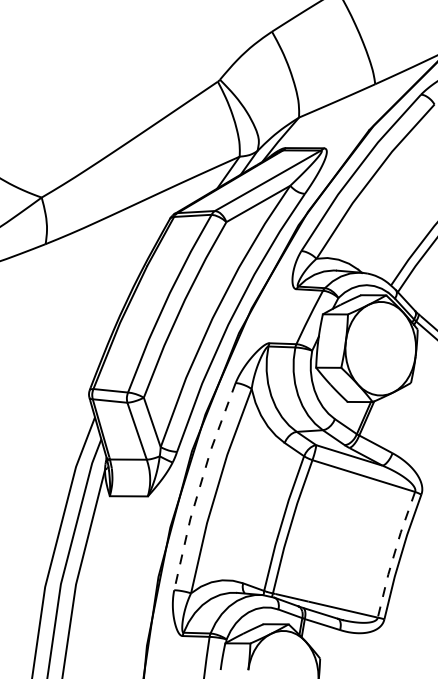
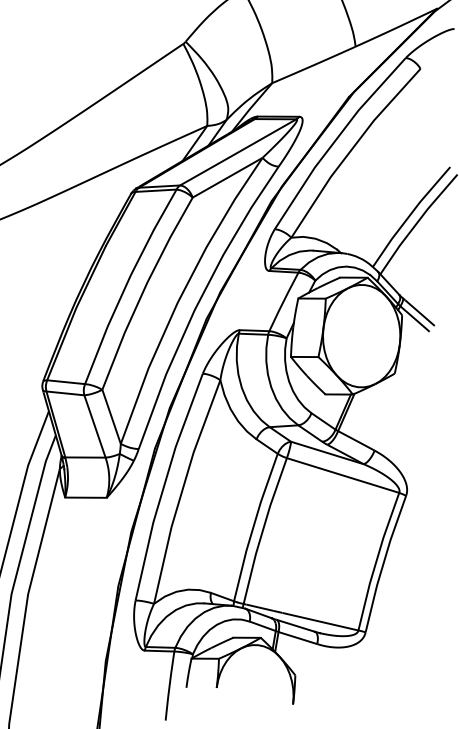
line: (200, 485) -> (164, 485), dashed -> solid
line: (394, 554) -> (376, 561), dashed -> solid

